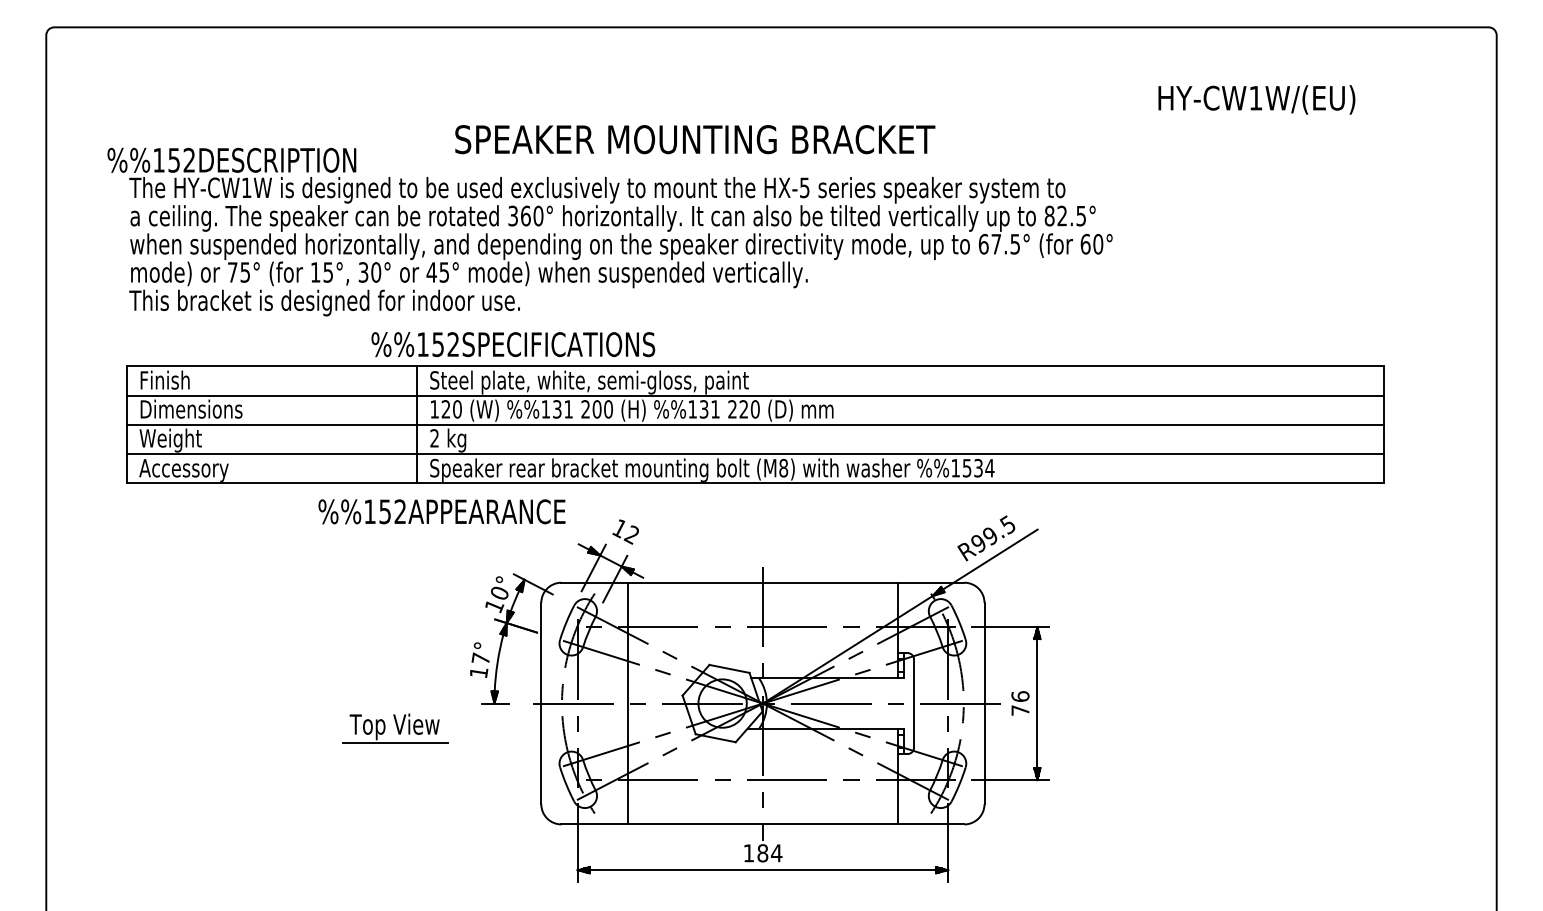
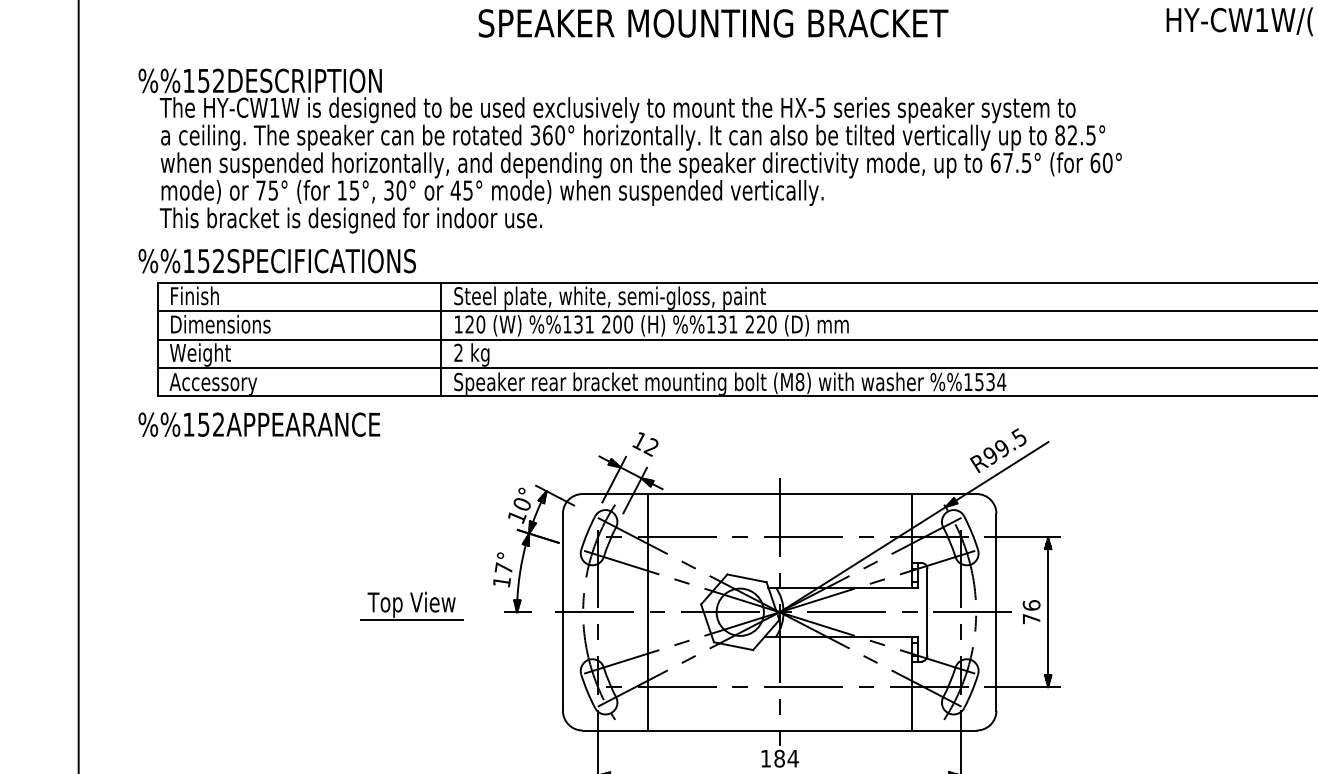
text: (695, 139) -> (713, 23), moved
text: (513, 344) -> (277, 261), moved
text: (441, 511) -> (258, 424), moved
part: (395, 728) -> (412, 606), moved

